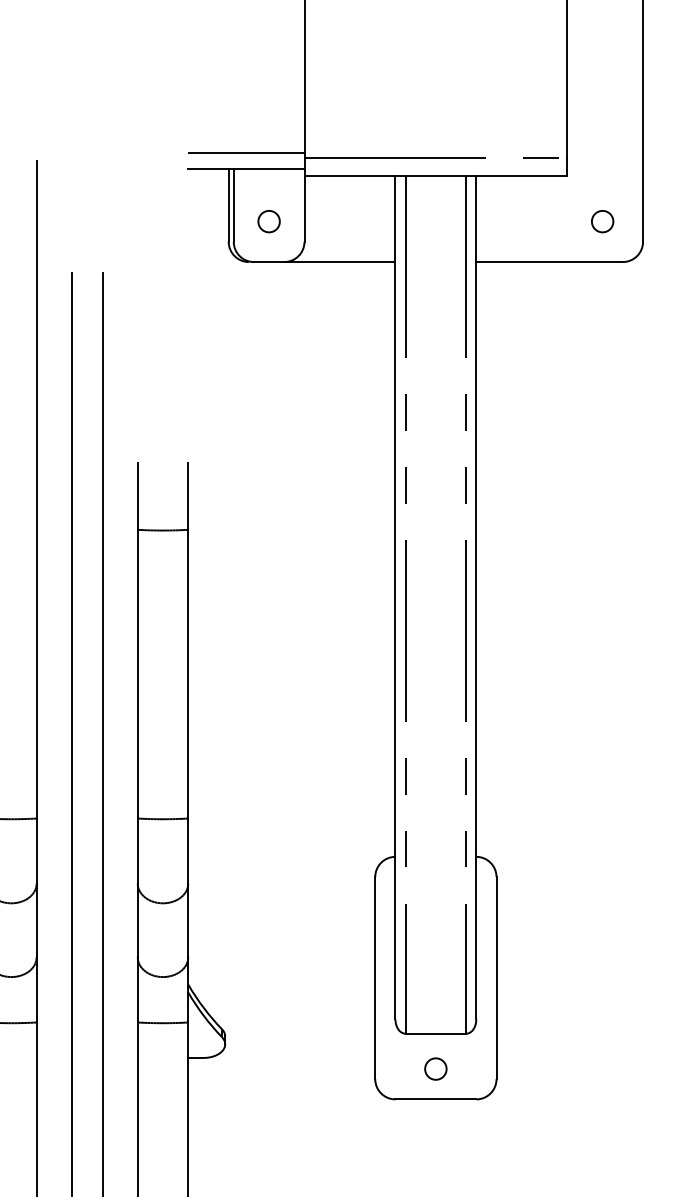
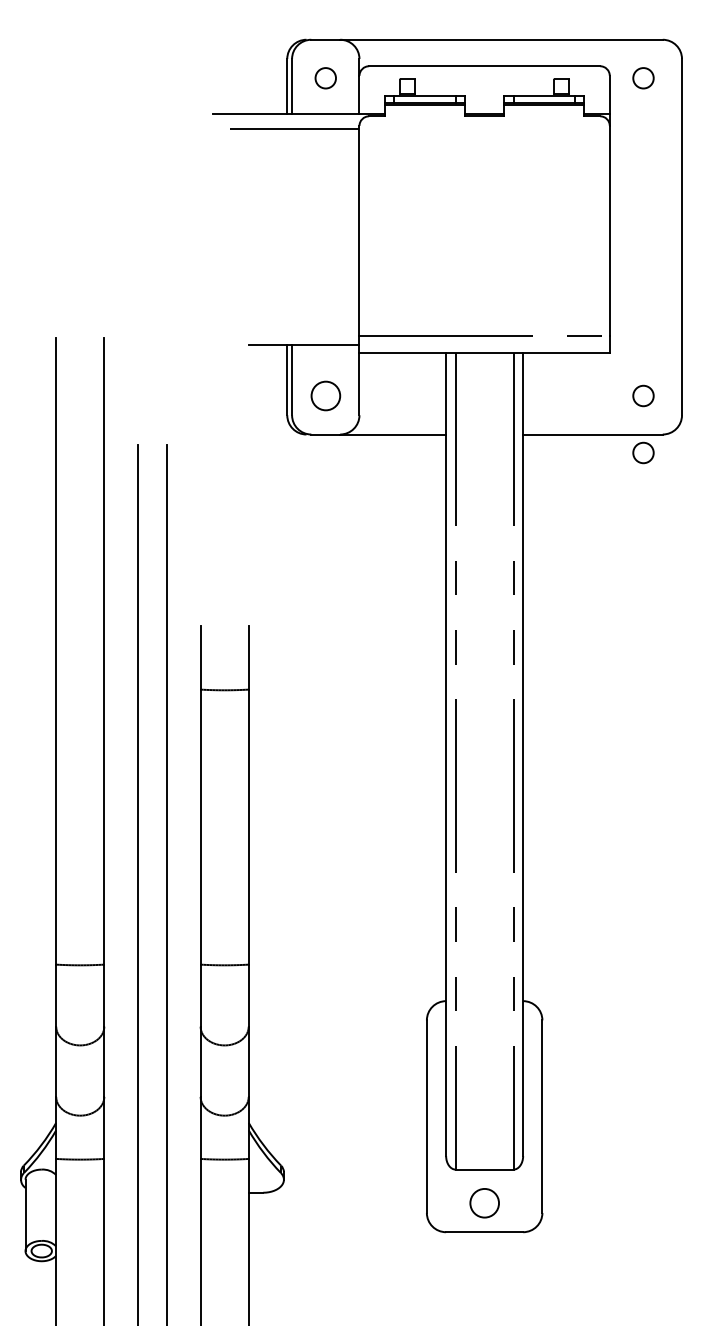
line: (245, 153) -> (303, 331), removed
circle: (268, 221) -> (325, 395), size x1.4
circle: (602, 280) -> (643, 452), added
circle: (435, 1069) -> (484, 1203), size x1.4

